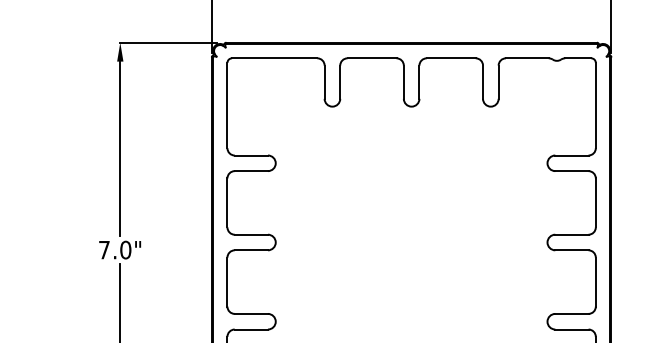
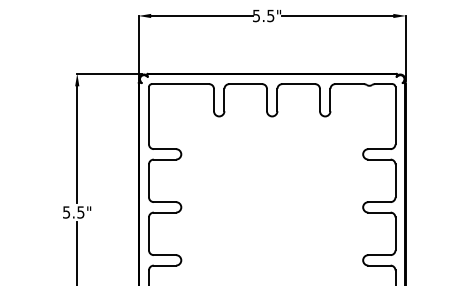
text: (114, 250) -> (73, 212), 7.0" -> 5.5"

